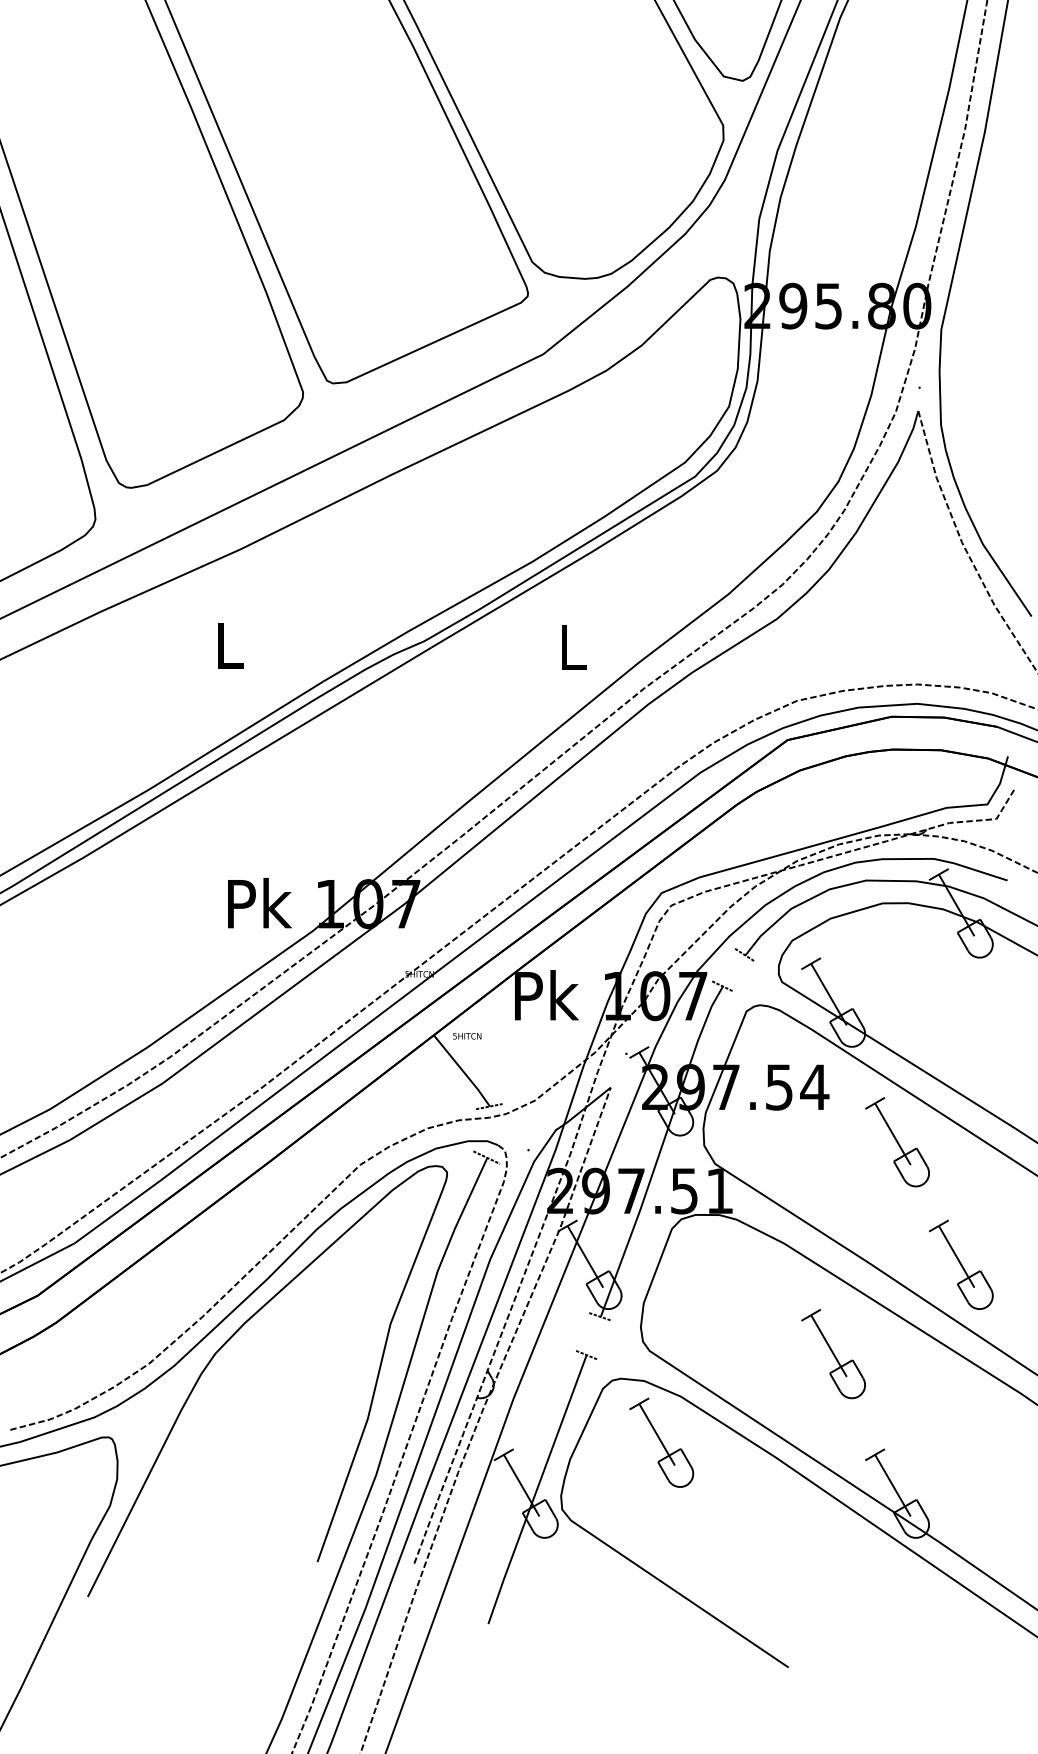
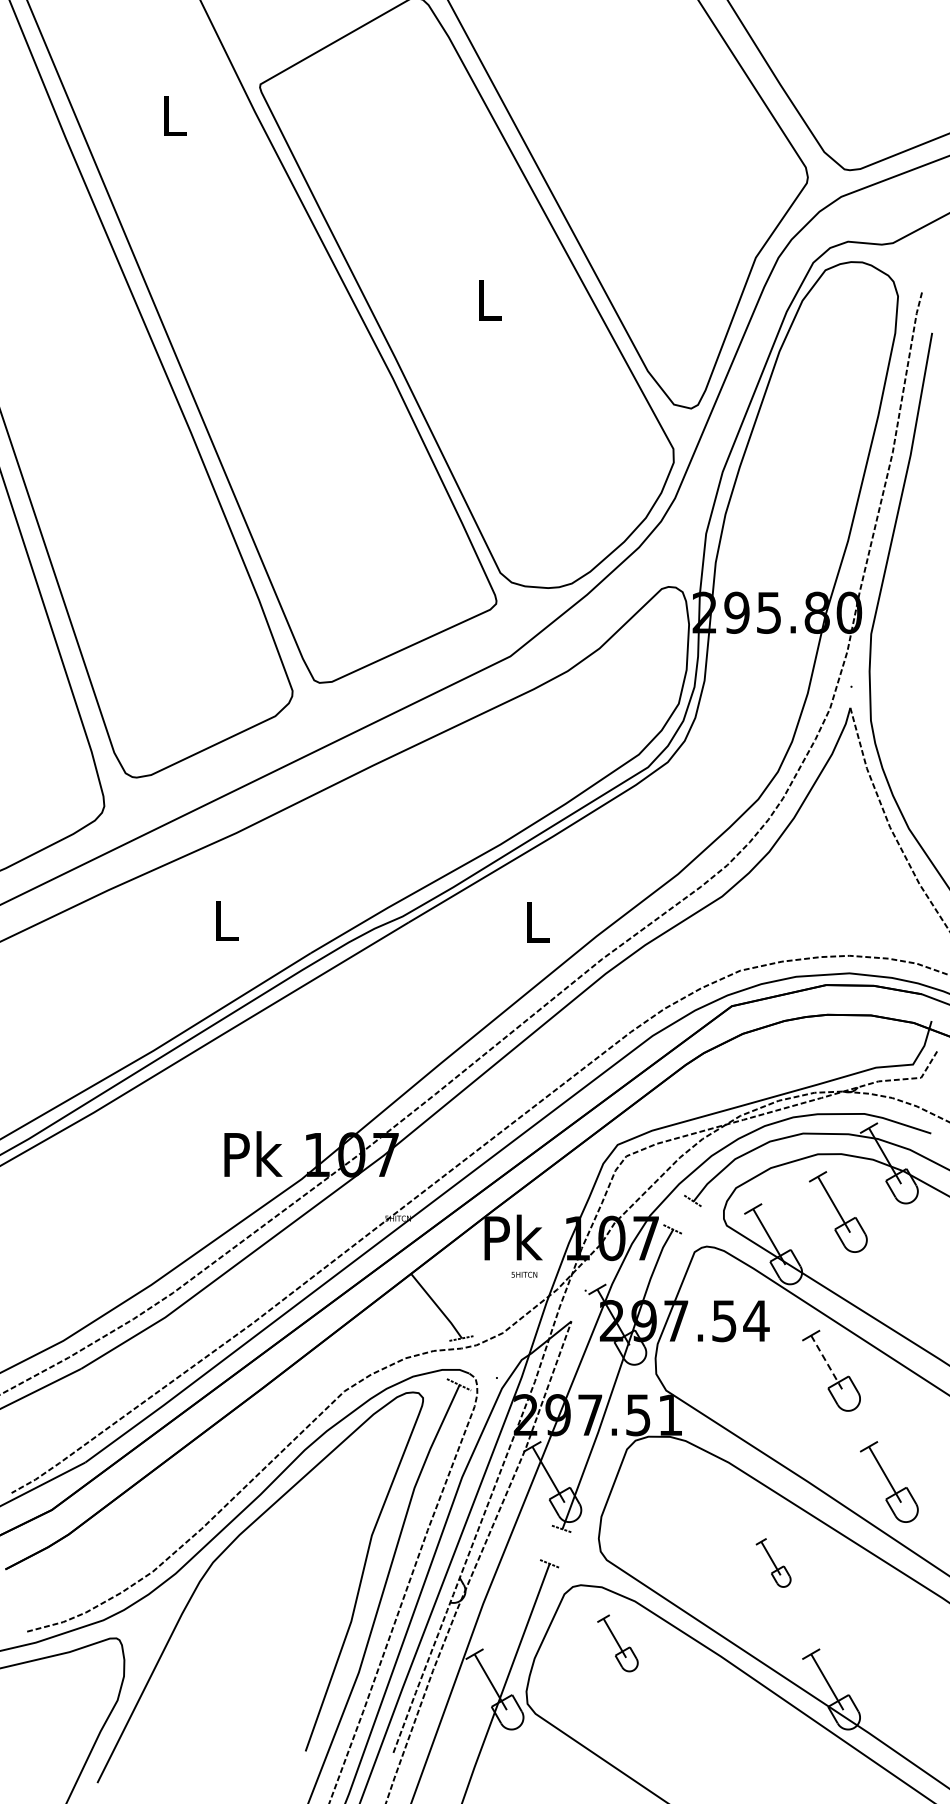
part: (905, 966) -> (838, 1211), added
text: (467, 1035) -> (524, 1274), moved
line: (893, 1135) -> (827, 1364), solid -> dashed
part: (833, 1353) -> (773, 1562), size x0.6
part: (661, 1442) -> (617, 1643), size x0.7

